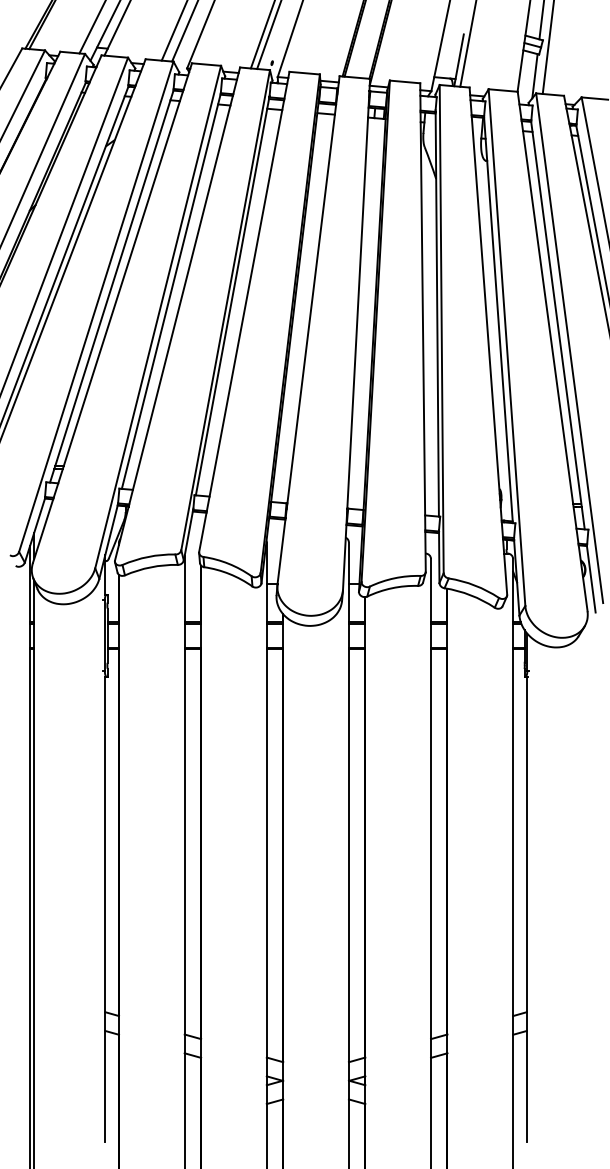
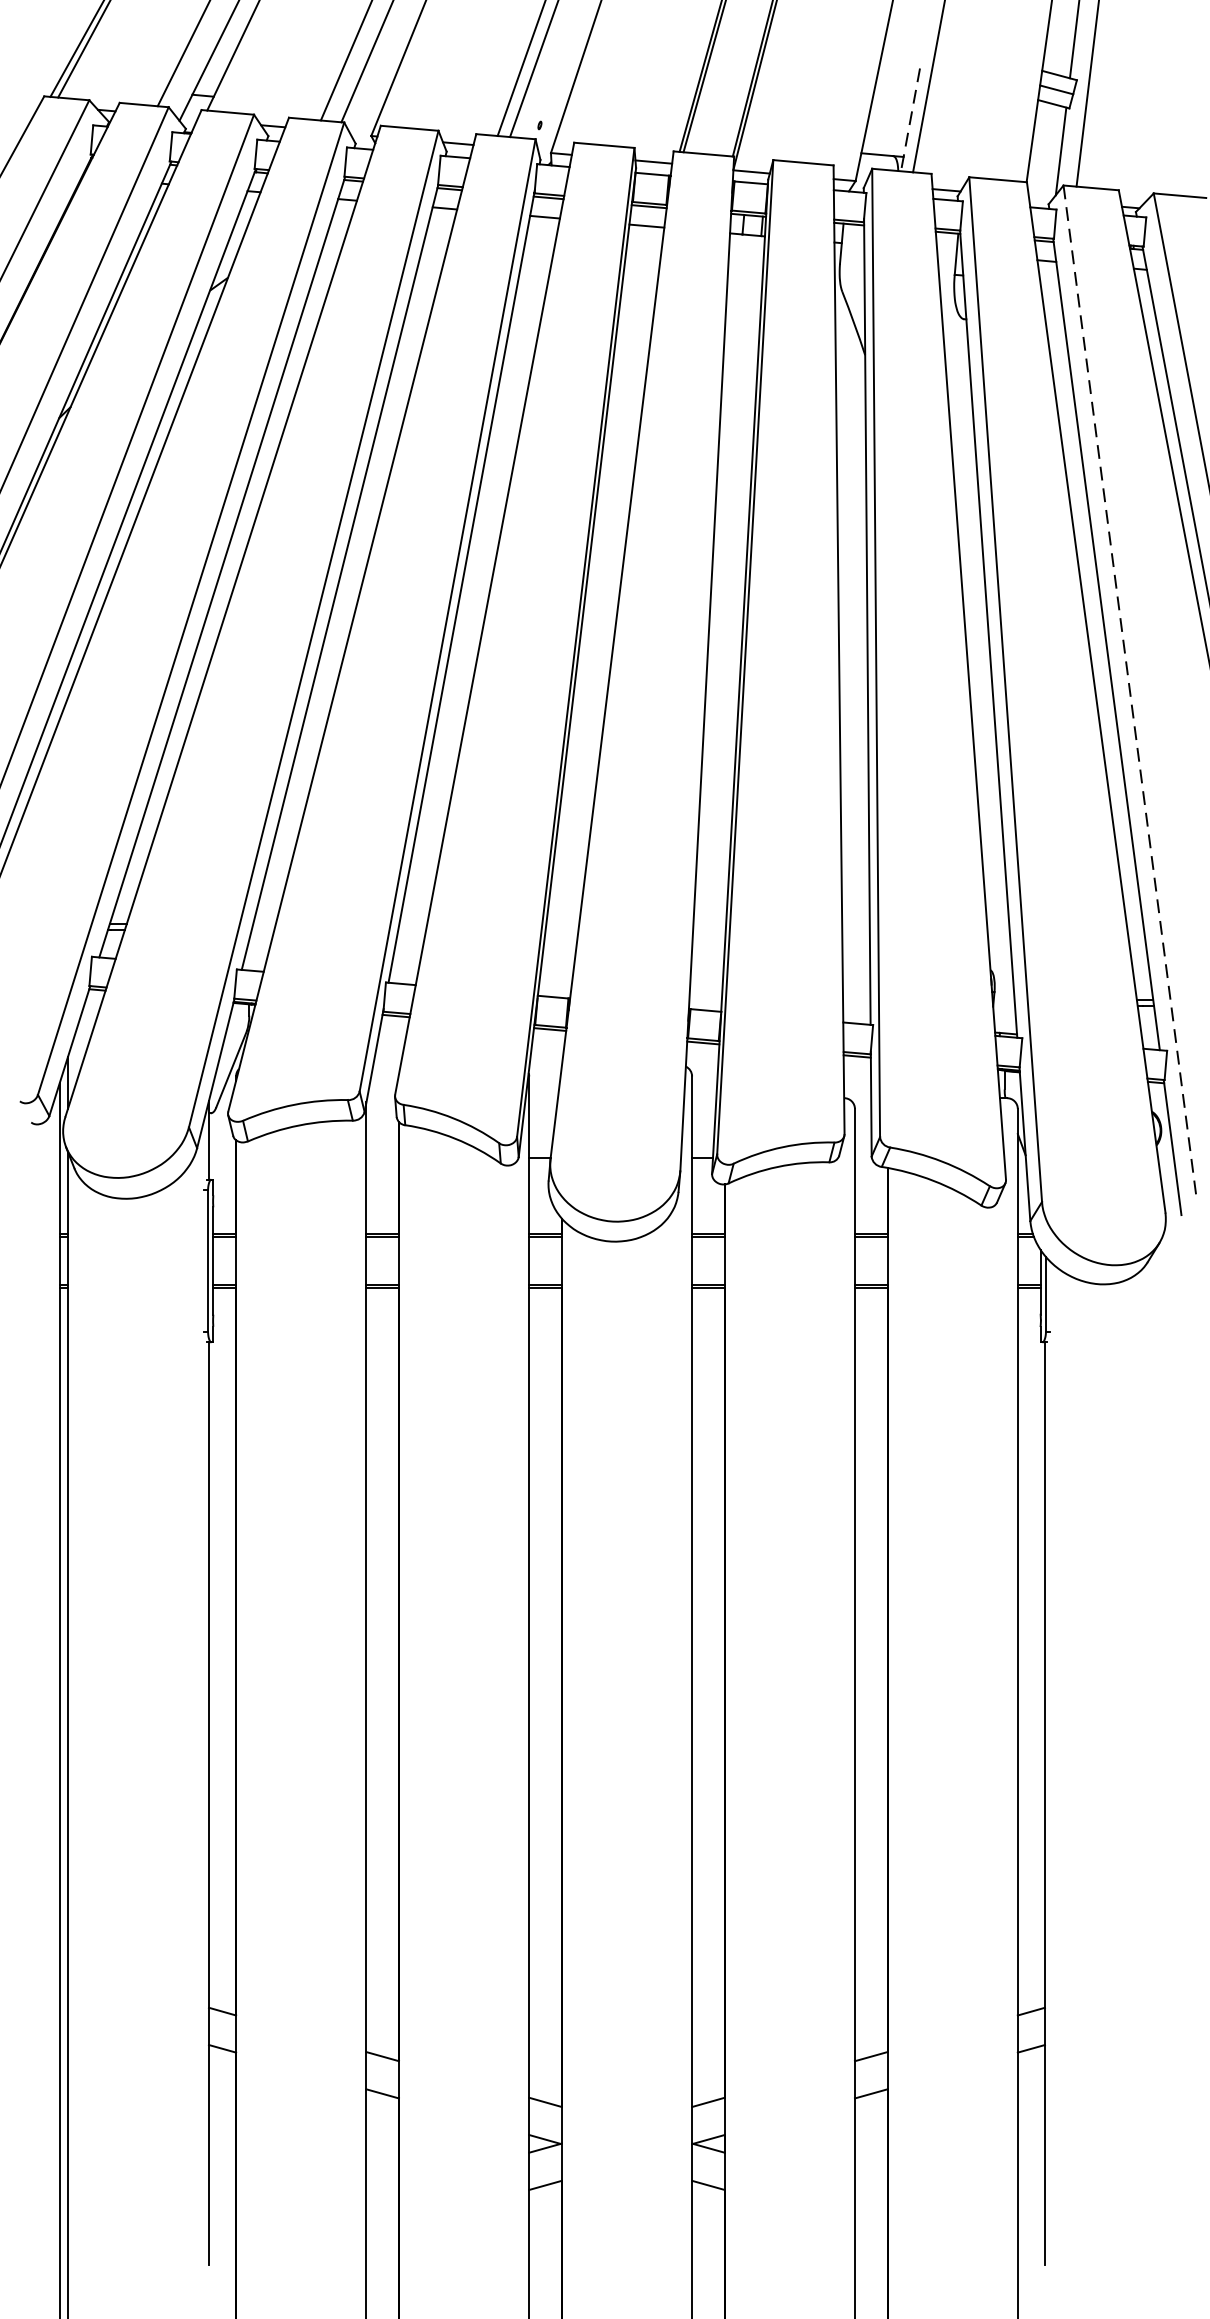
line: (458, 60) -> (909, 120), solid -> dashed
line: (569, 348) -> (1129, 691), solid -> dashed

